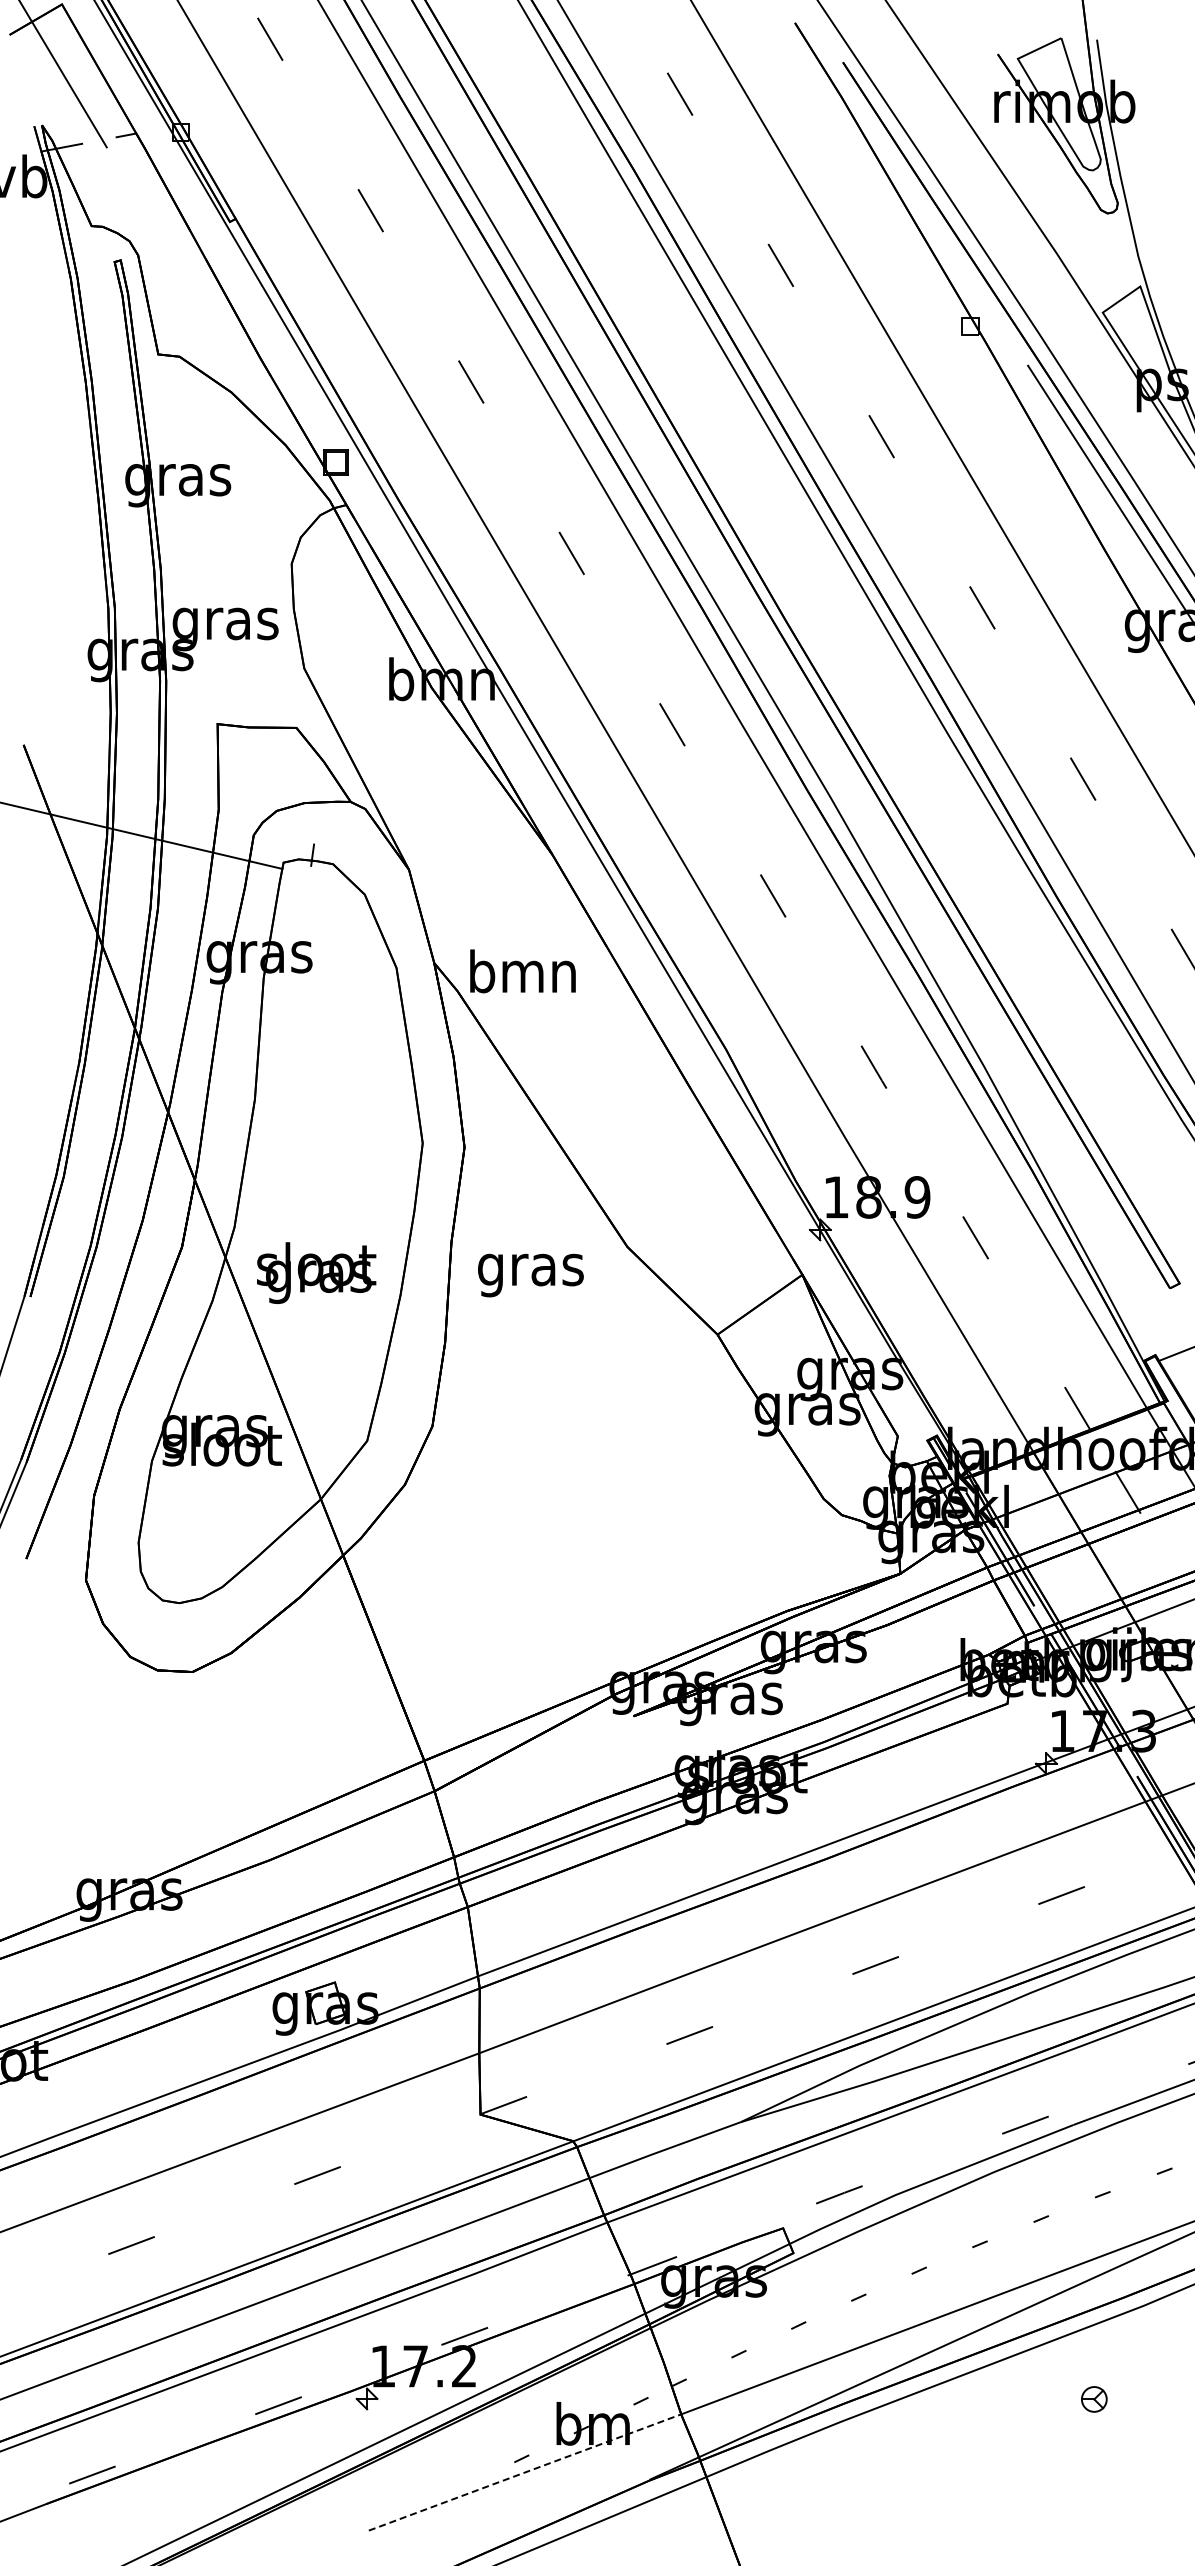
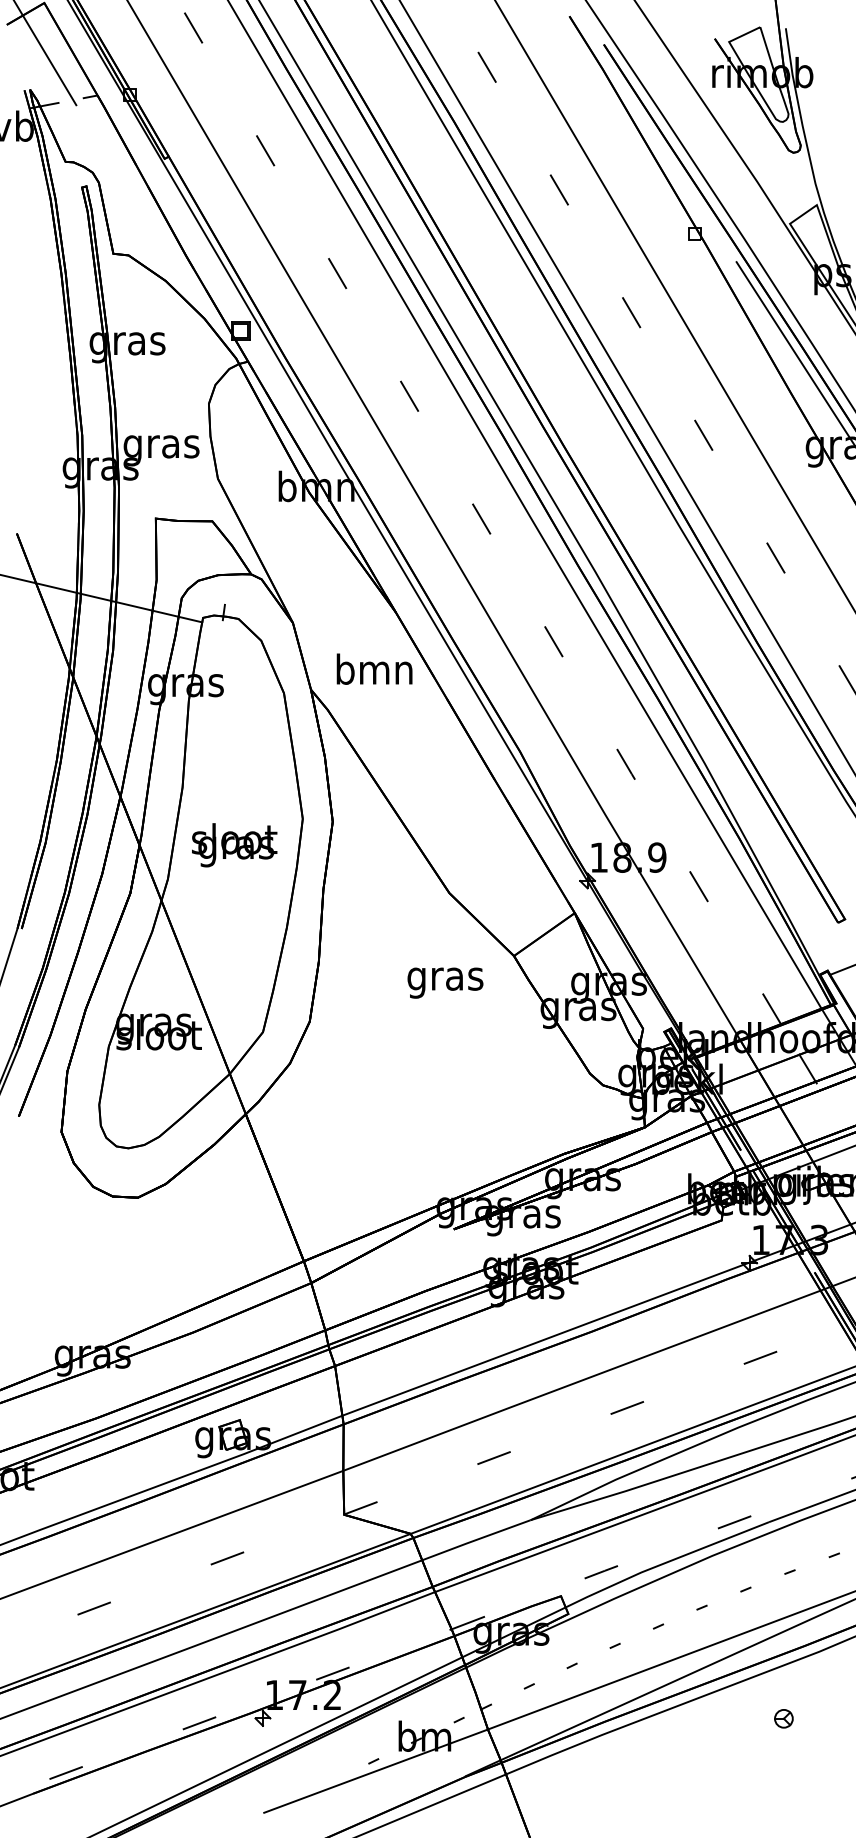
text: (522, 971) -> (374, 669), moved
text: (316, 1272) -> (234, 844), moved
text: (530, 1275) -> (445, 983), moved
line: (525, 2472) -> (376, 1771), dashed -> solid

